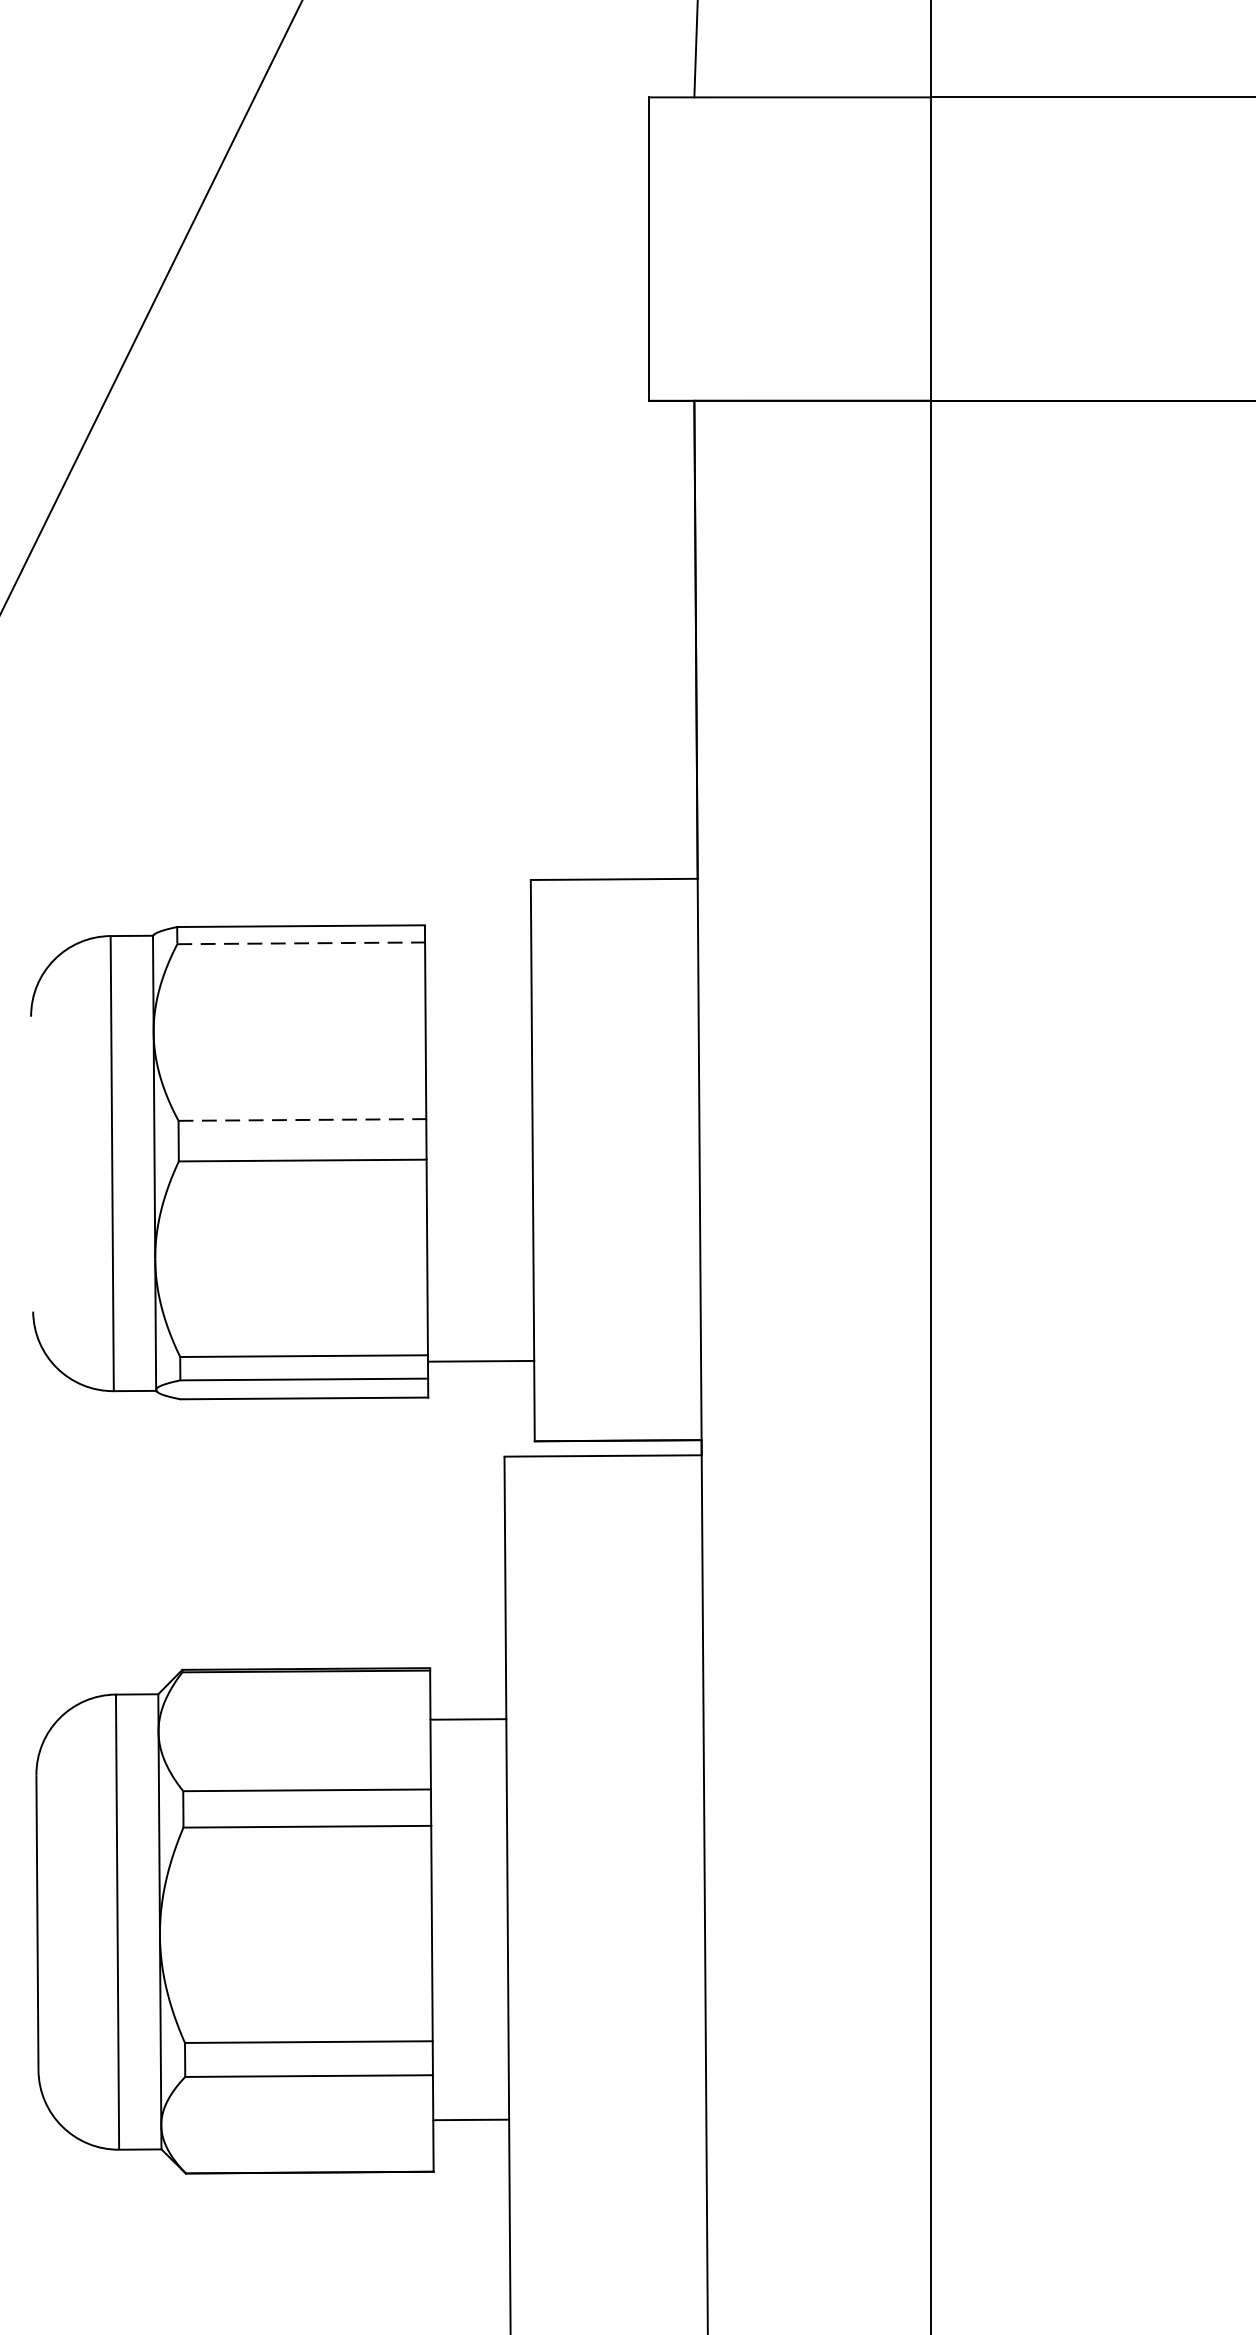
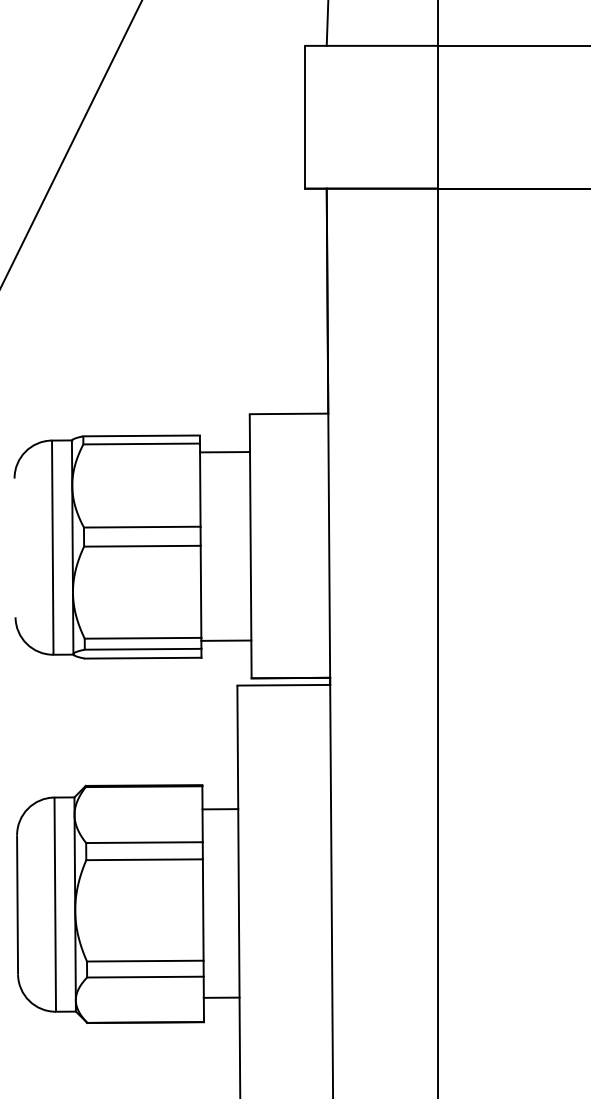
line: (302, 944) -> (142, 444), dashed -> solid
line: (479, 961) -> (225, 452), added
line: (302, 1120) -> (142, 527), dashed -> solid

